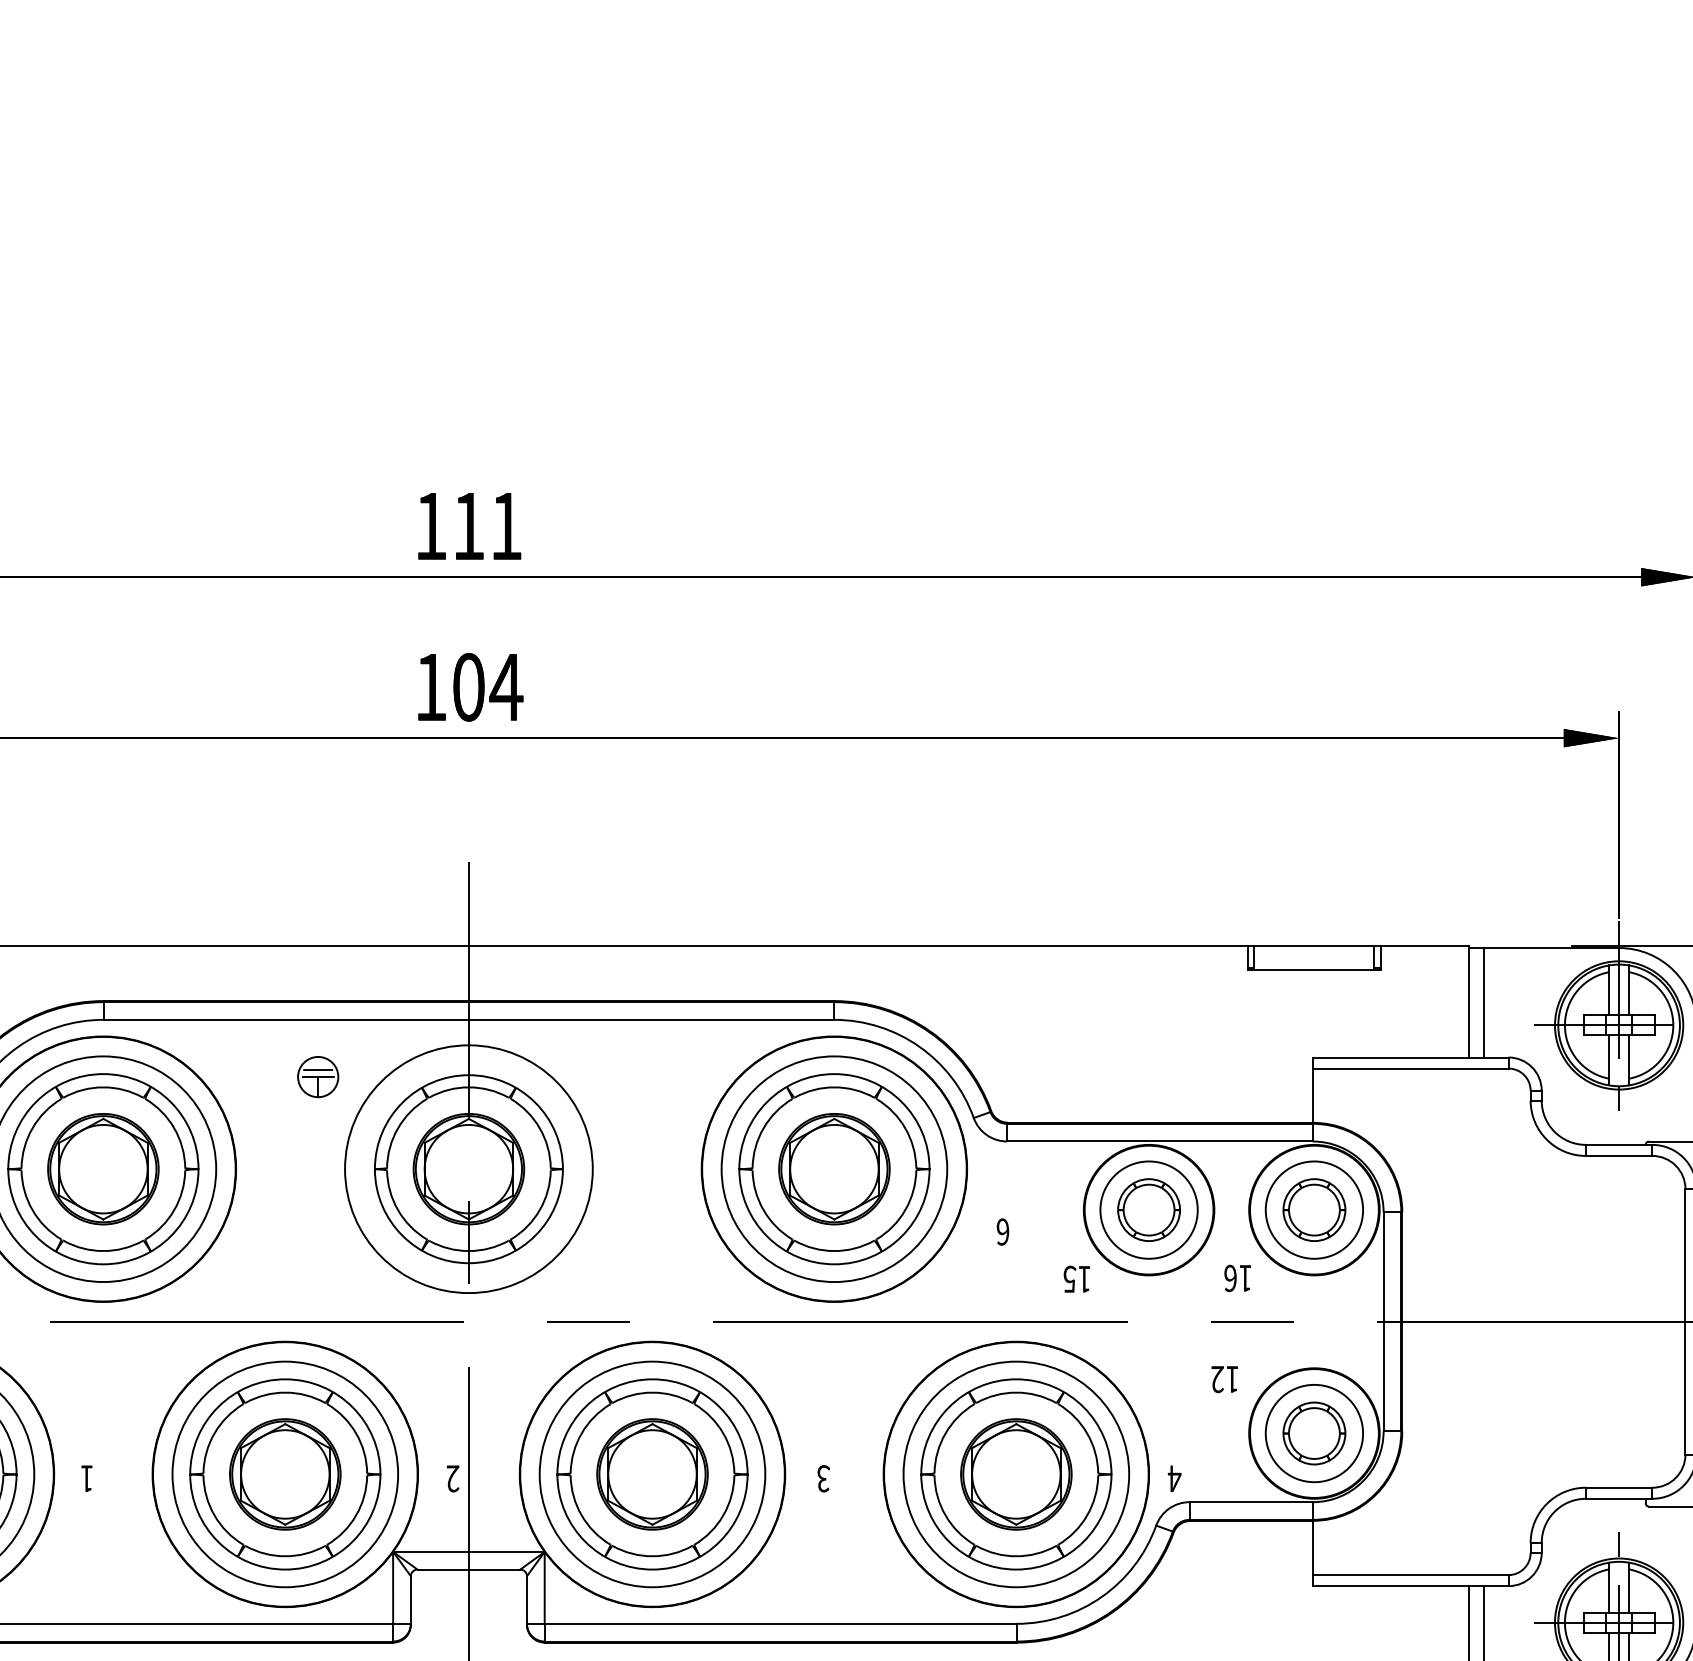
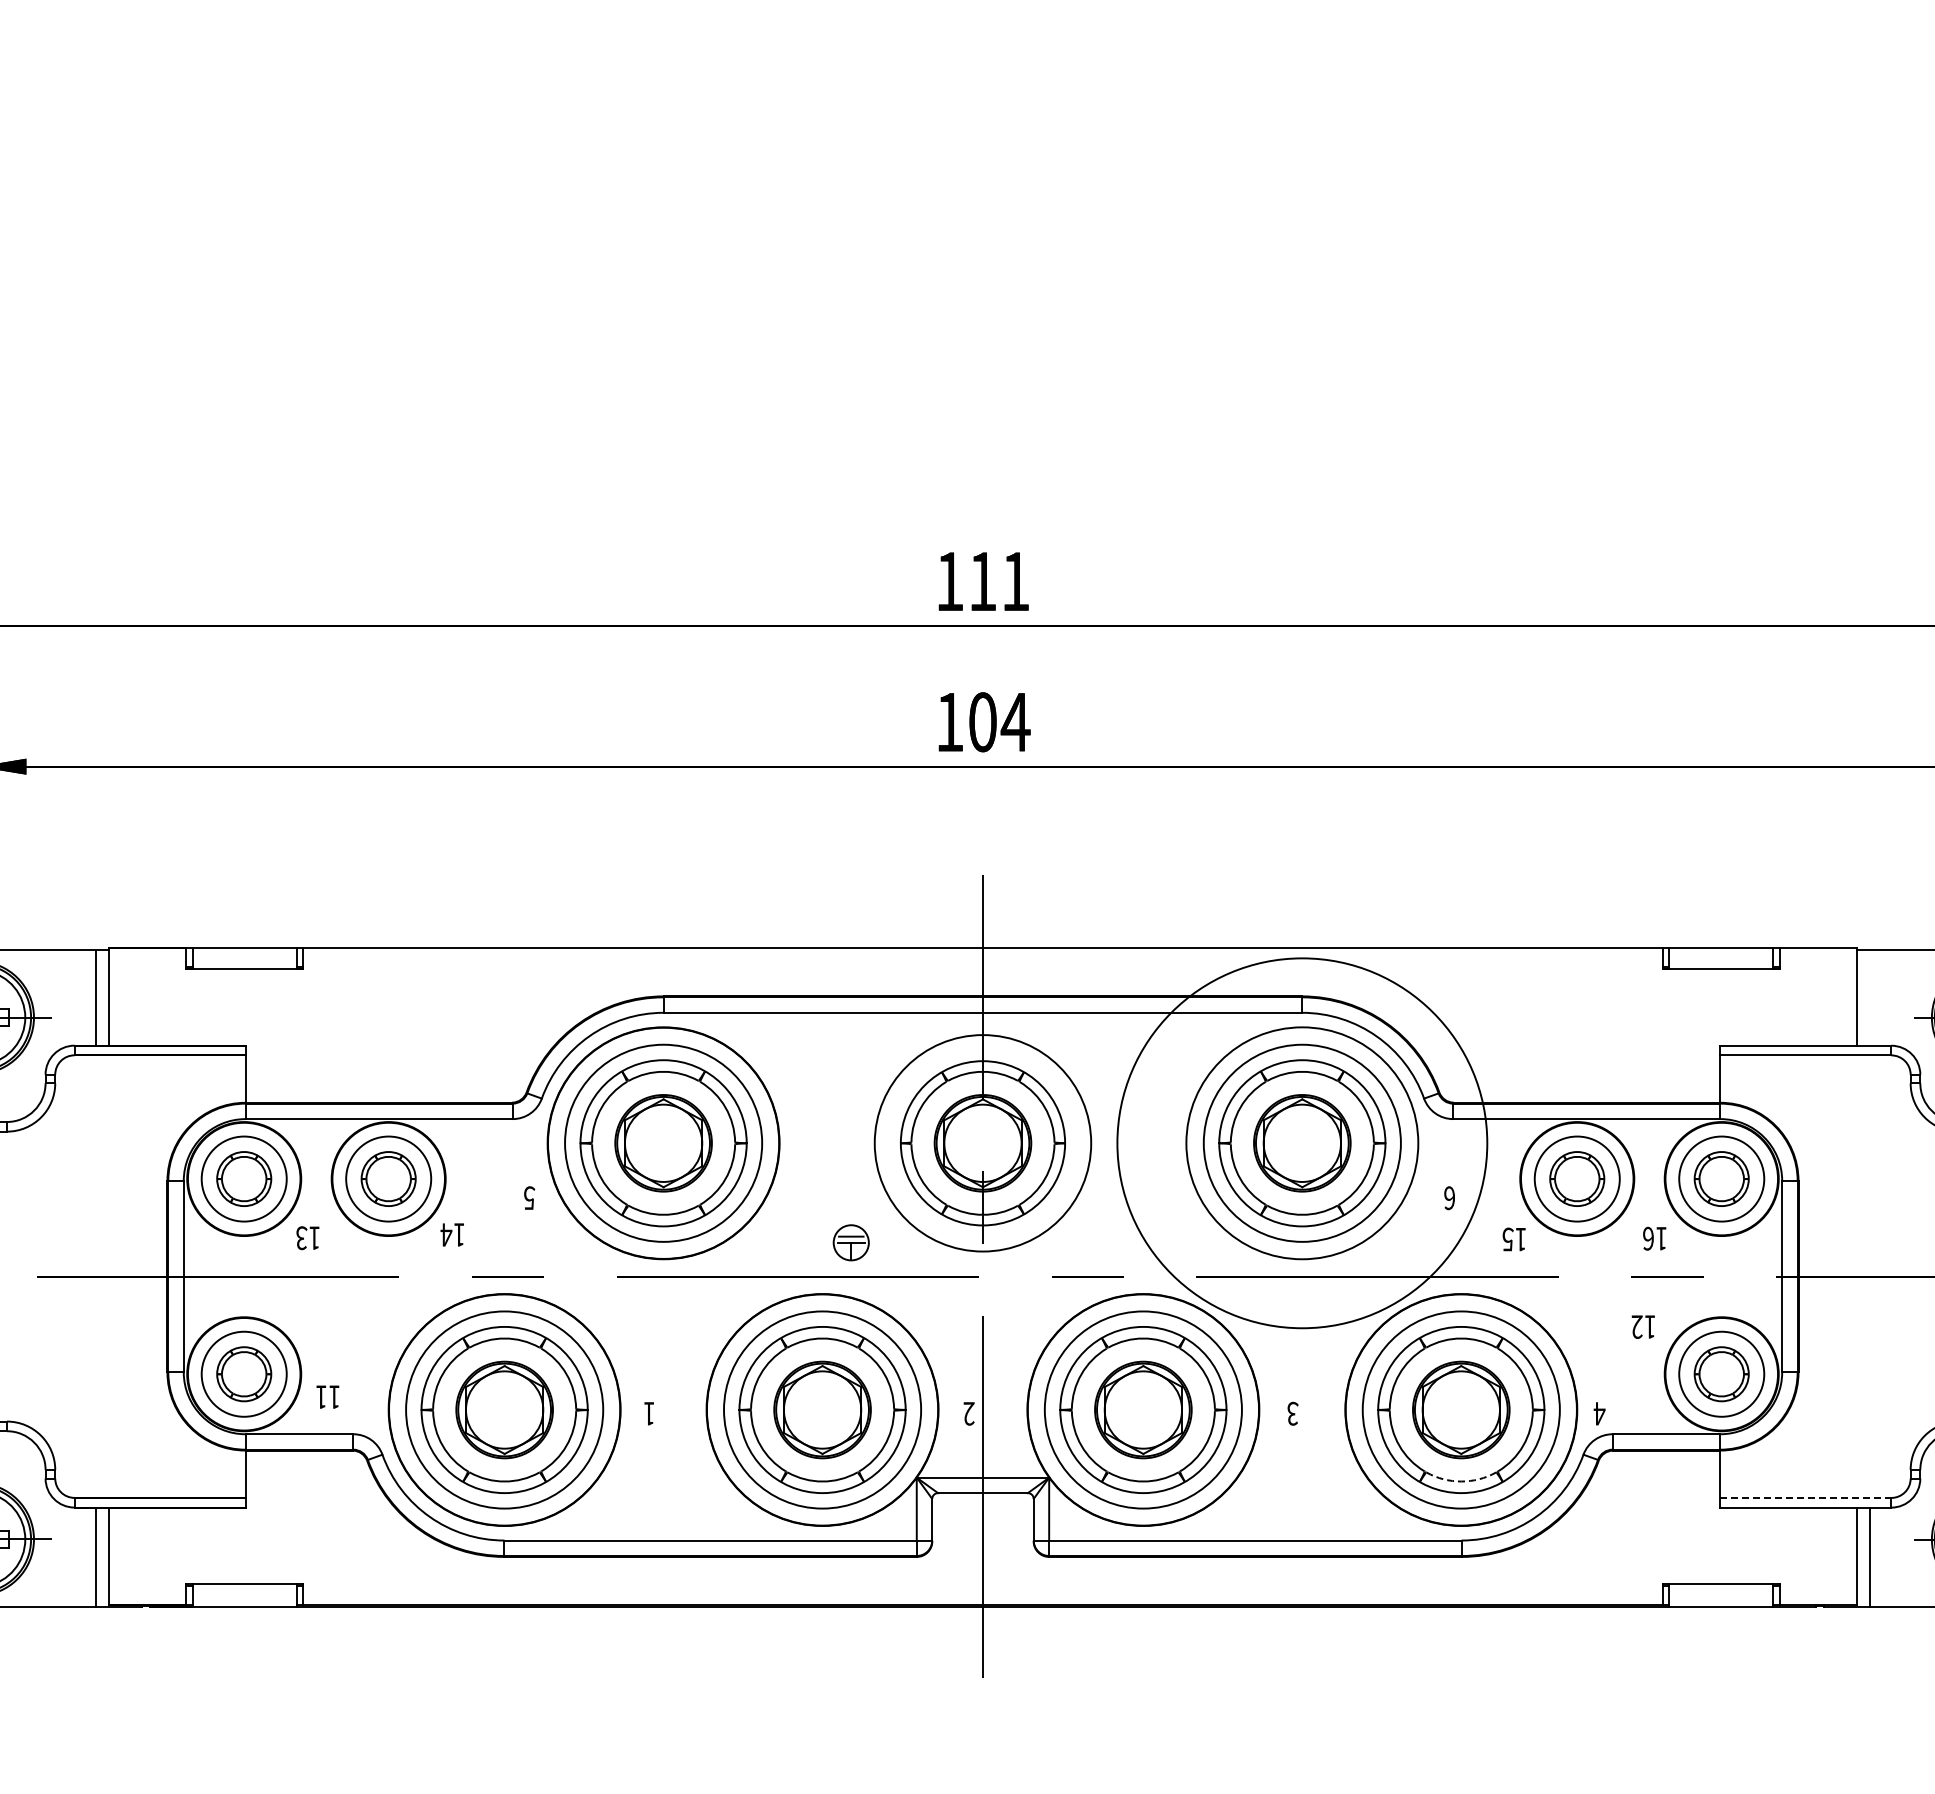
line: (1484, 1002) -> (1870, 997), removed
part: (317, 1076) -> (850, 1242), moved
circle: (833, 1168) -> (1301, 1142), size x1.6
arc: (1016, 1556) -> (1461, 1481), solid -> dashed
line: (1410, 1574) -> (1805, 1497), solid -> dashed

